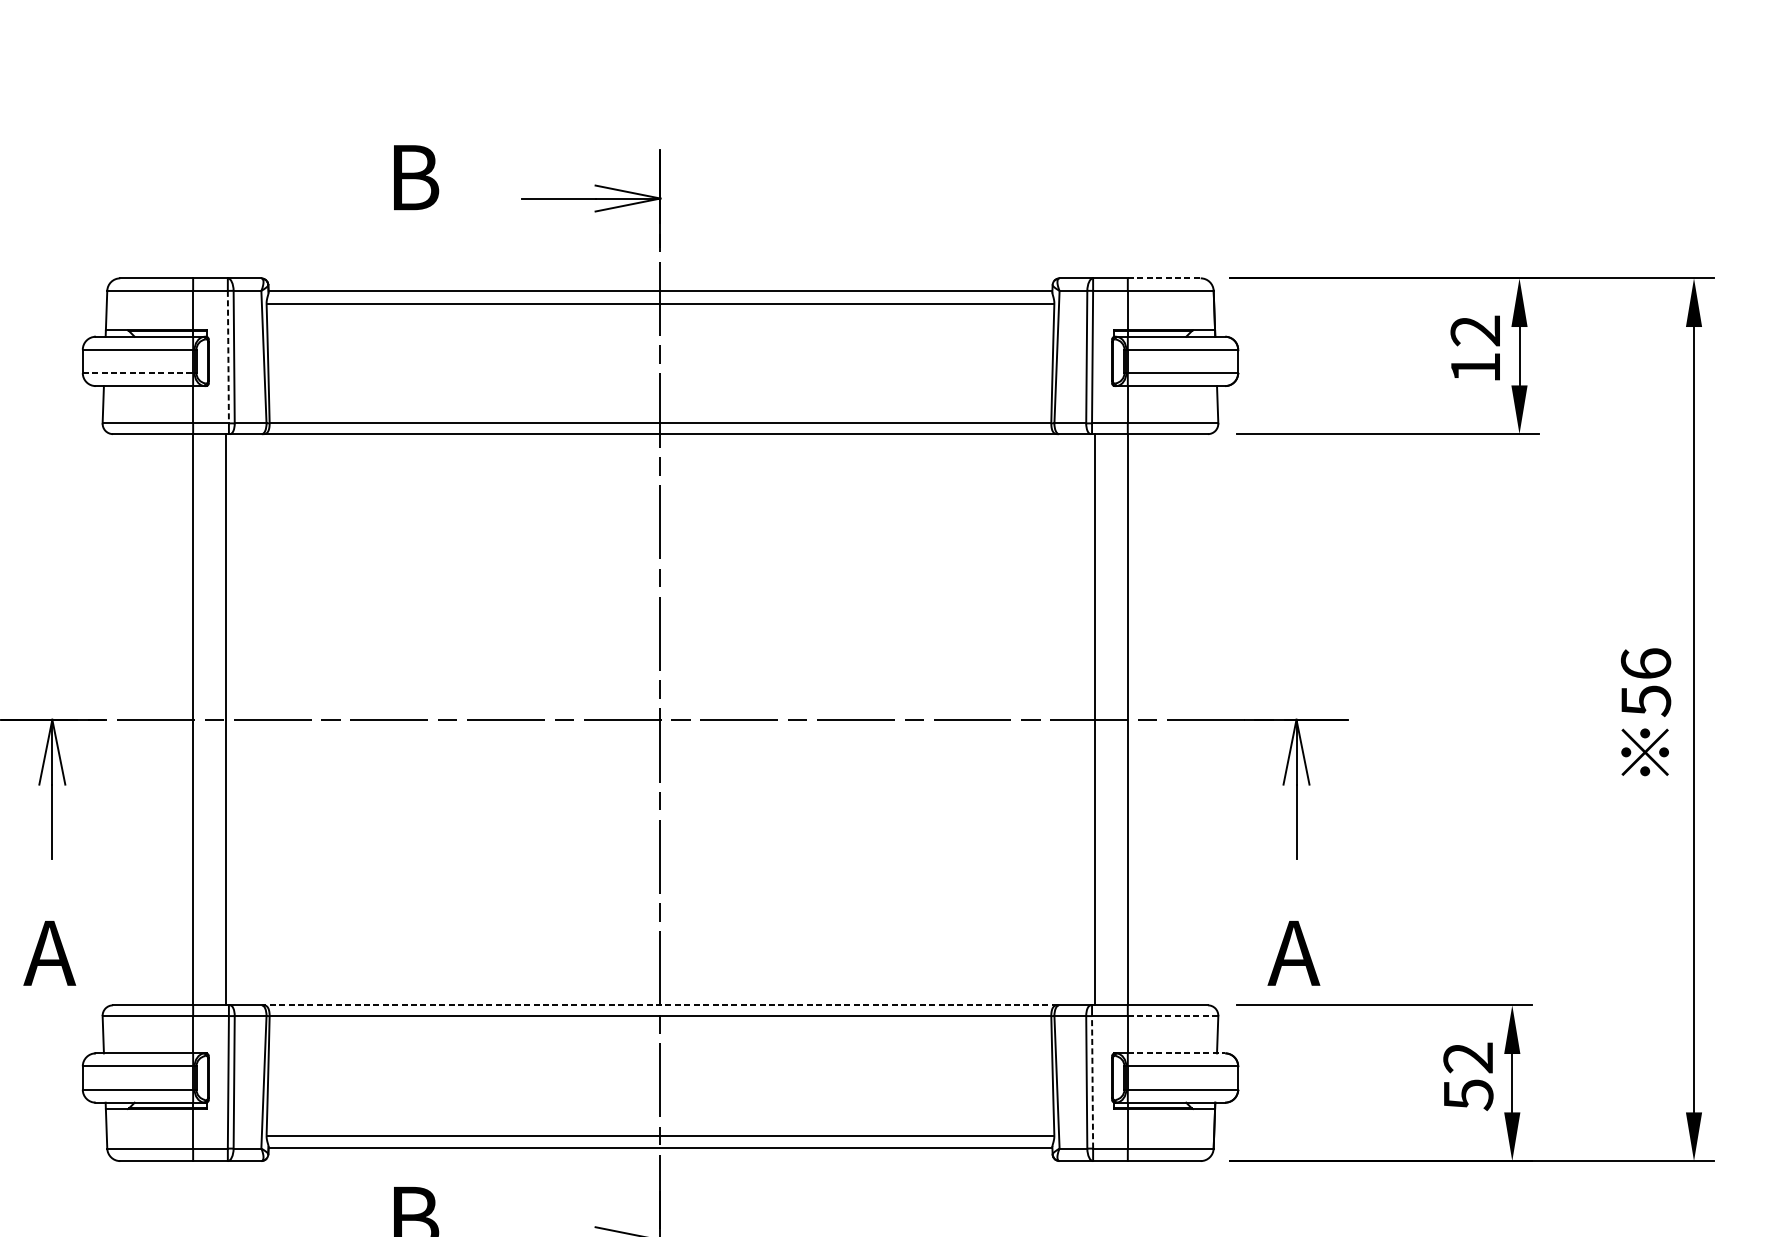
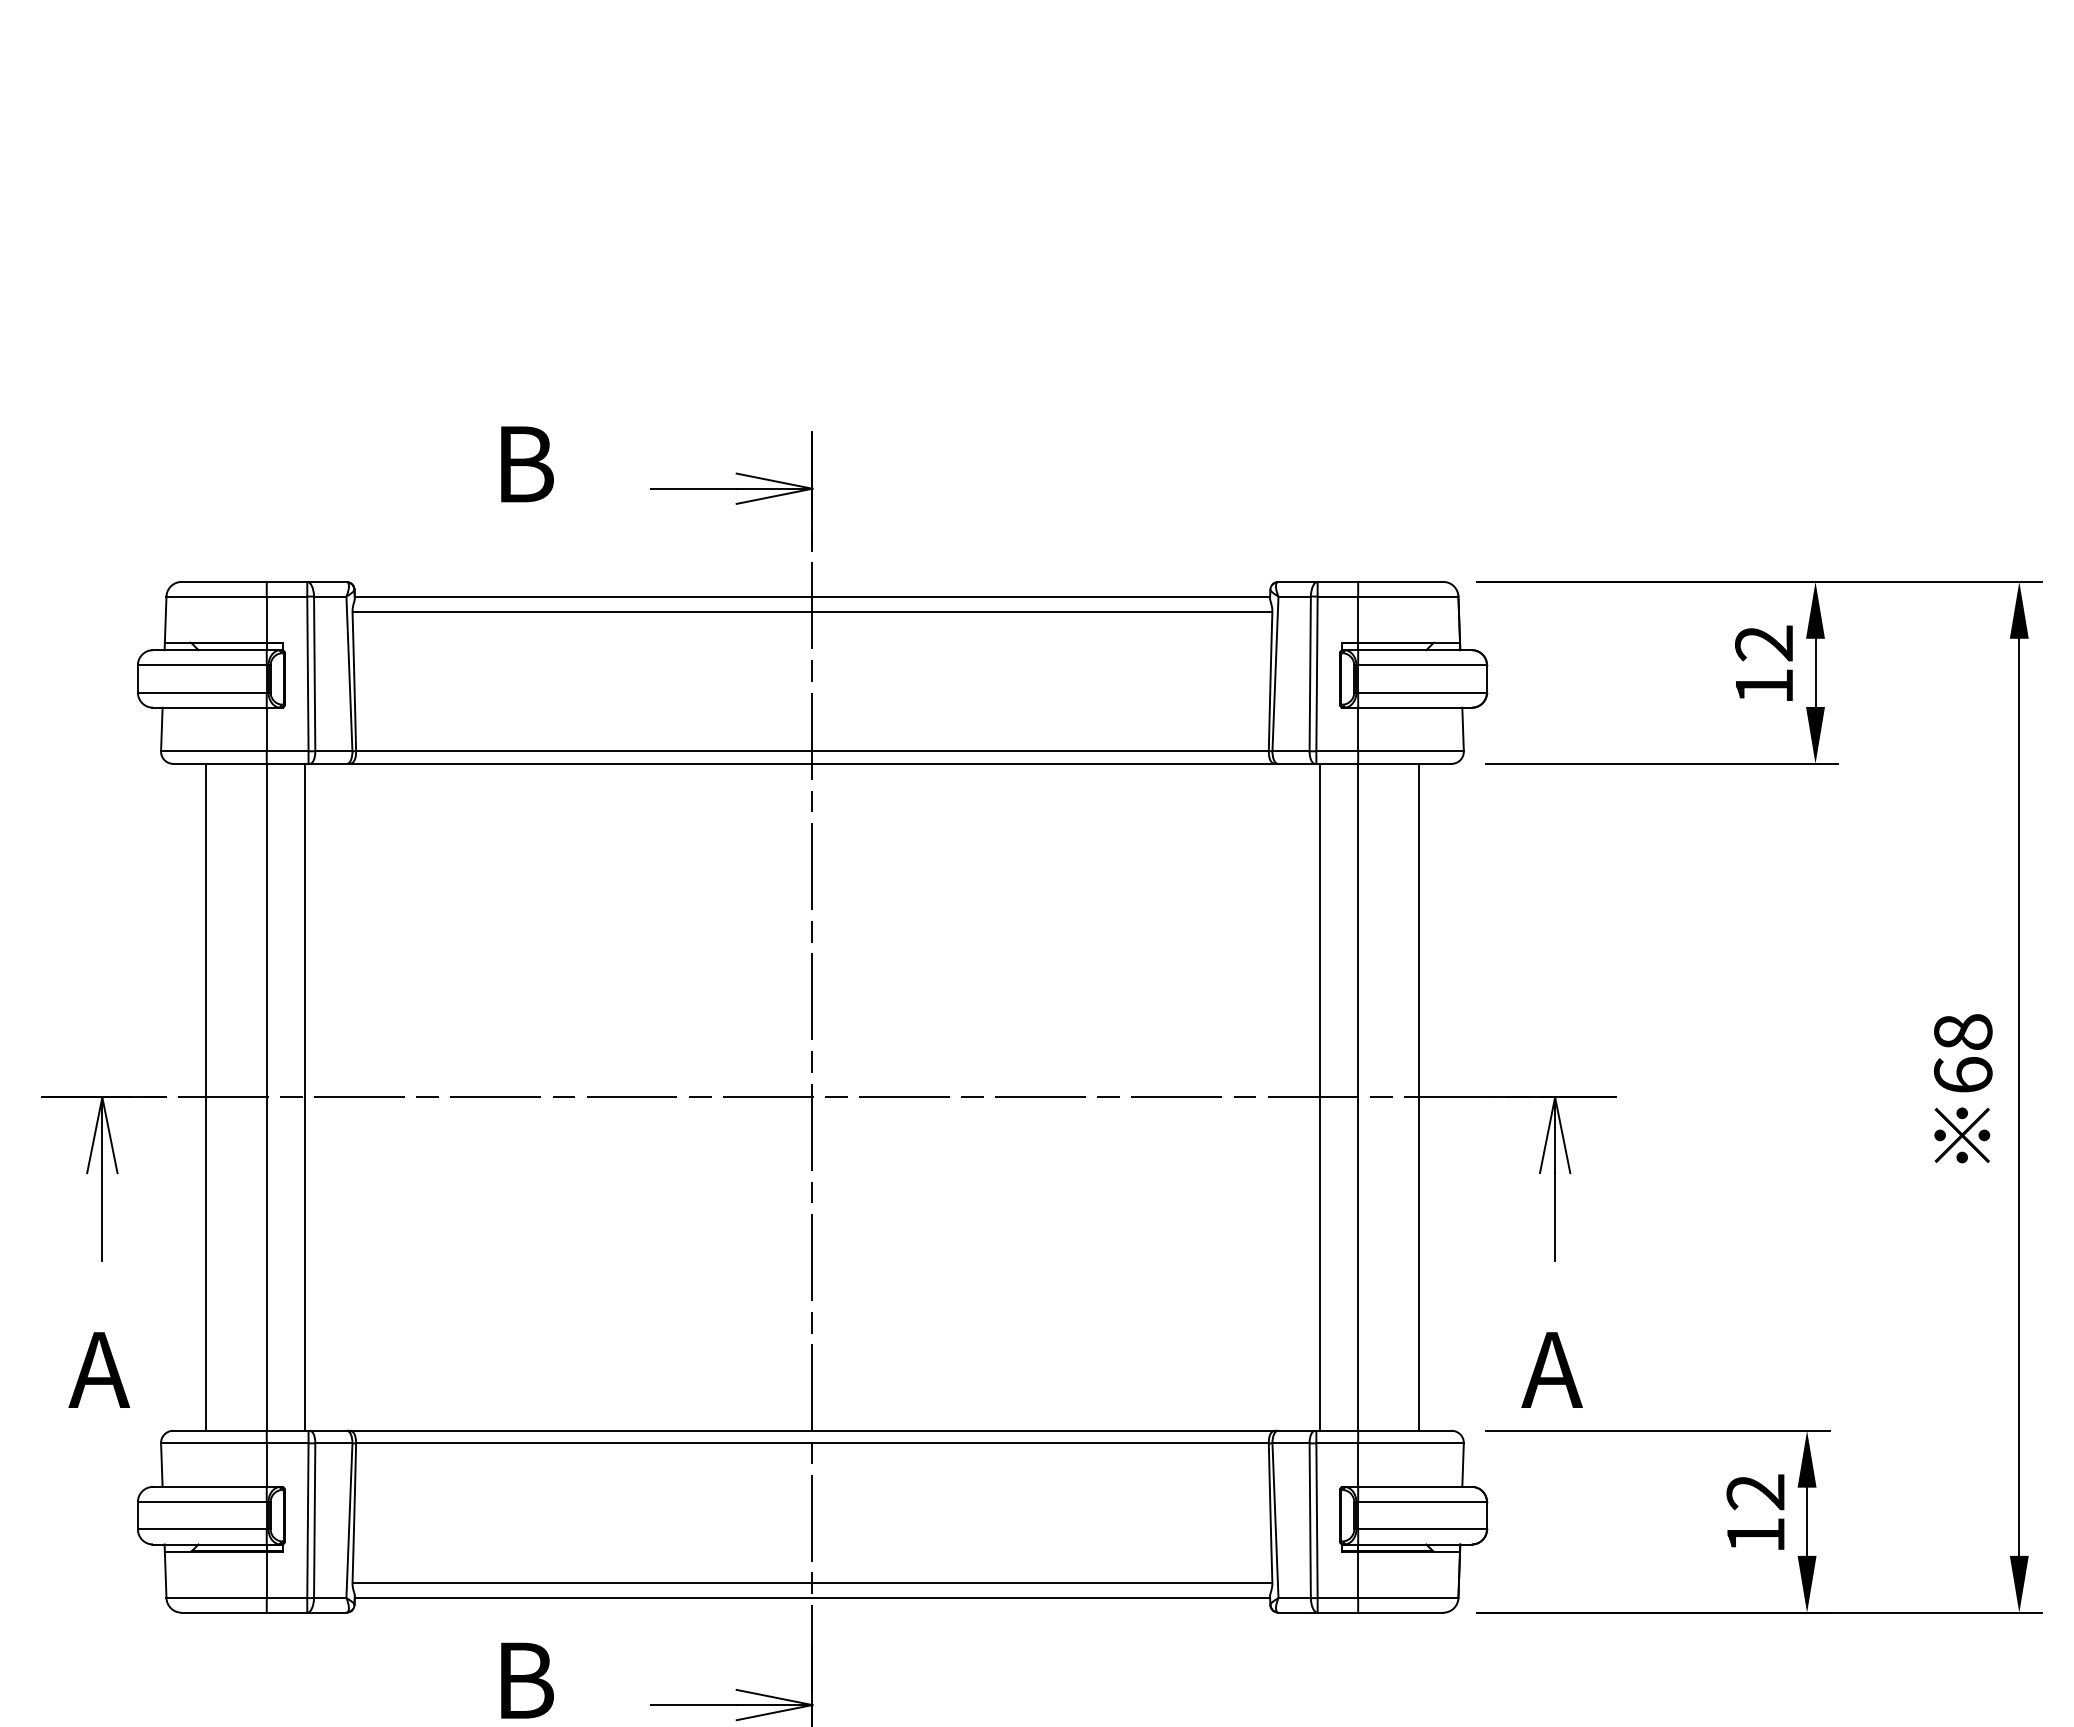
line: (1164, 277) -> (1400, 581), dashed -> solid
line: (228, 357) -> (307, 674), dashed -> solid
line: (138, 373) -> (202, 692), dashed -> solid
text: (1645, 683) -> (1962, 1054), 56 -> 68
line: (141, 719) -> (206, 1096), added
line: (1179, 719) -> (1418, 1096), added
line: (660, 1005) -> (812, 1430), dashed -> solid
line: (1173, 1016) -> (1411, 1443), dashed -> solid
line: (1176, 1053) -> (1415, 1486), dashed -> solid
line: (1092, 1082) -> (1317, 1520), dashed -> solid
text: (1468, 1094) -> (1756, 1535), 52 -> 12

